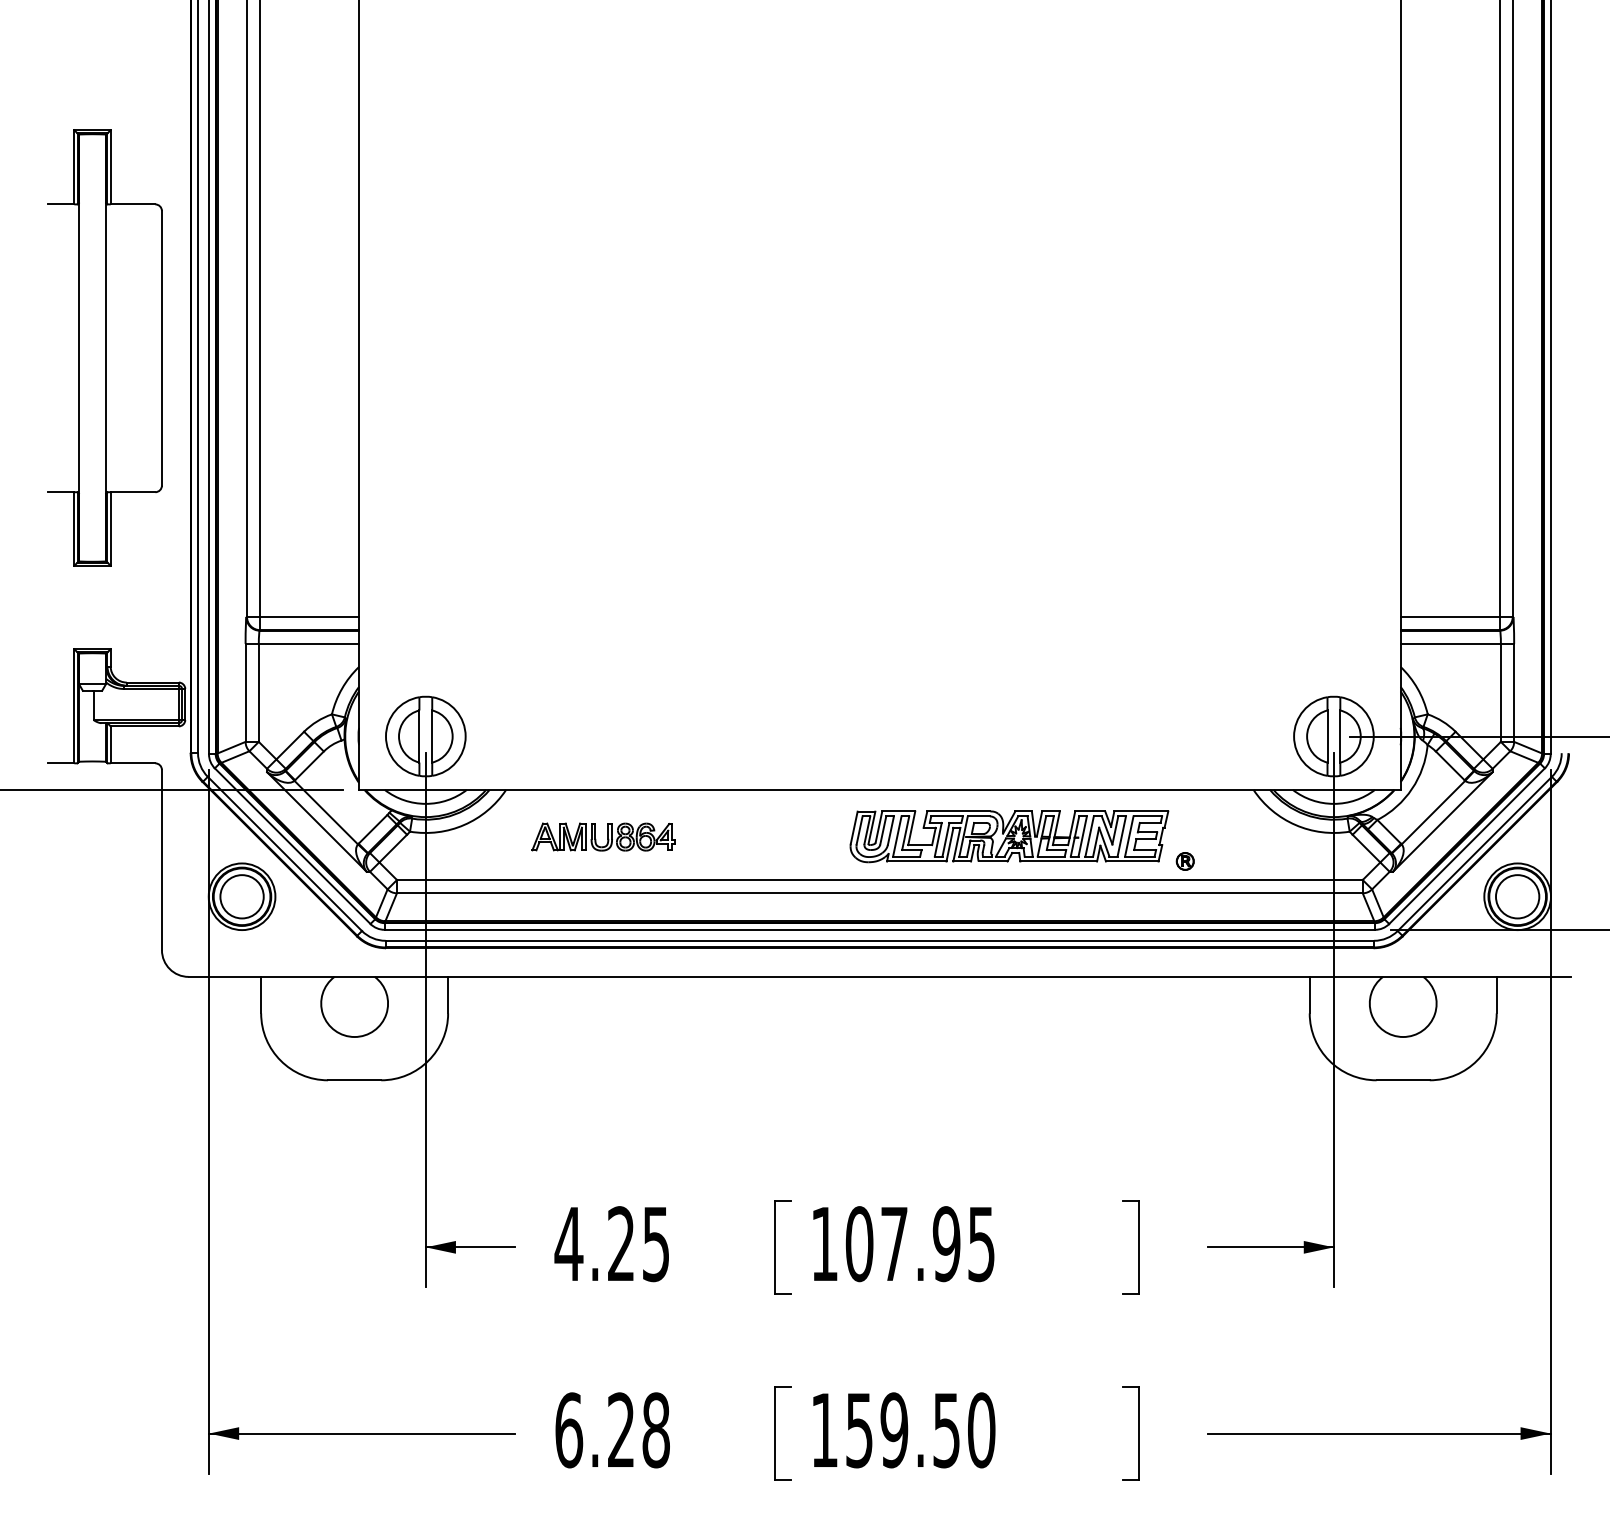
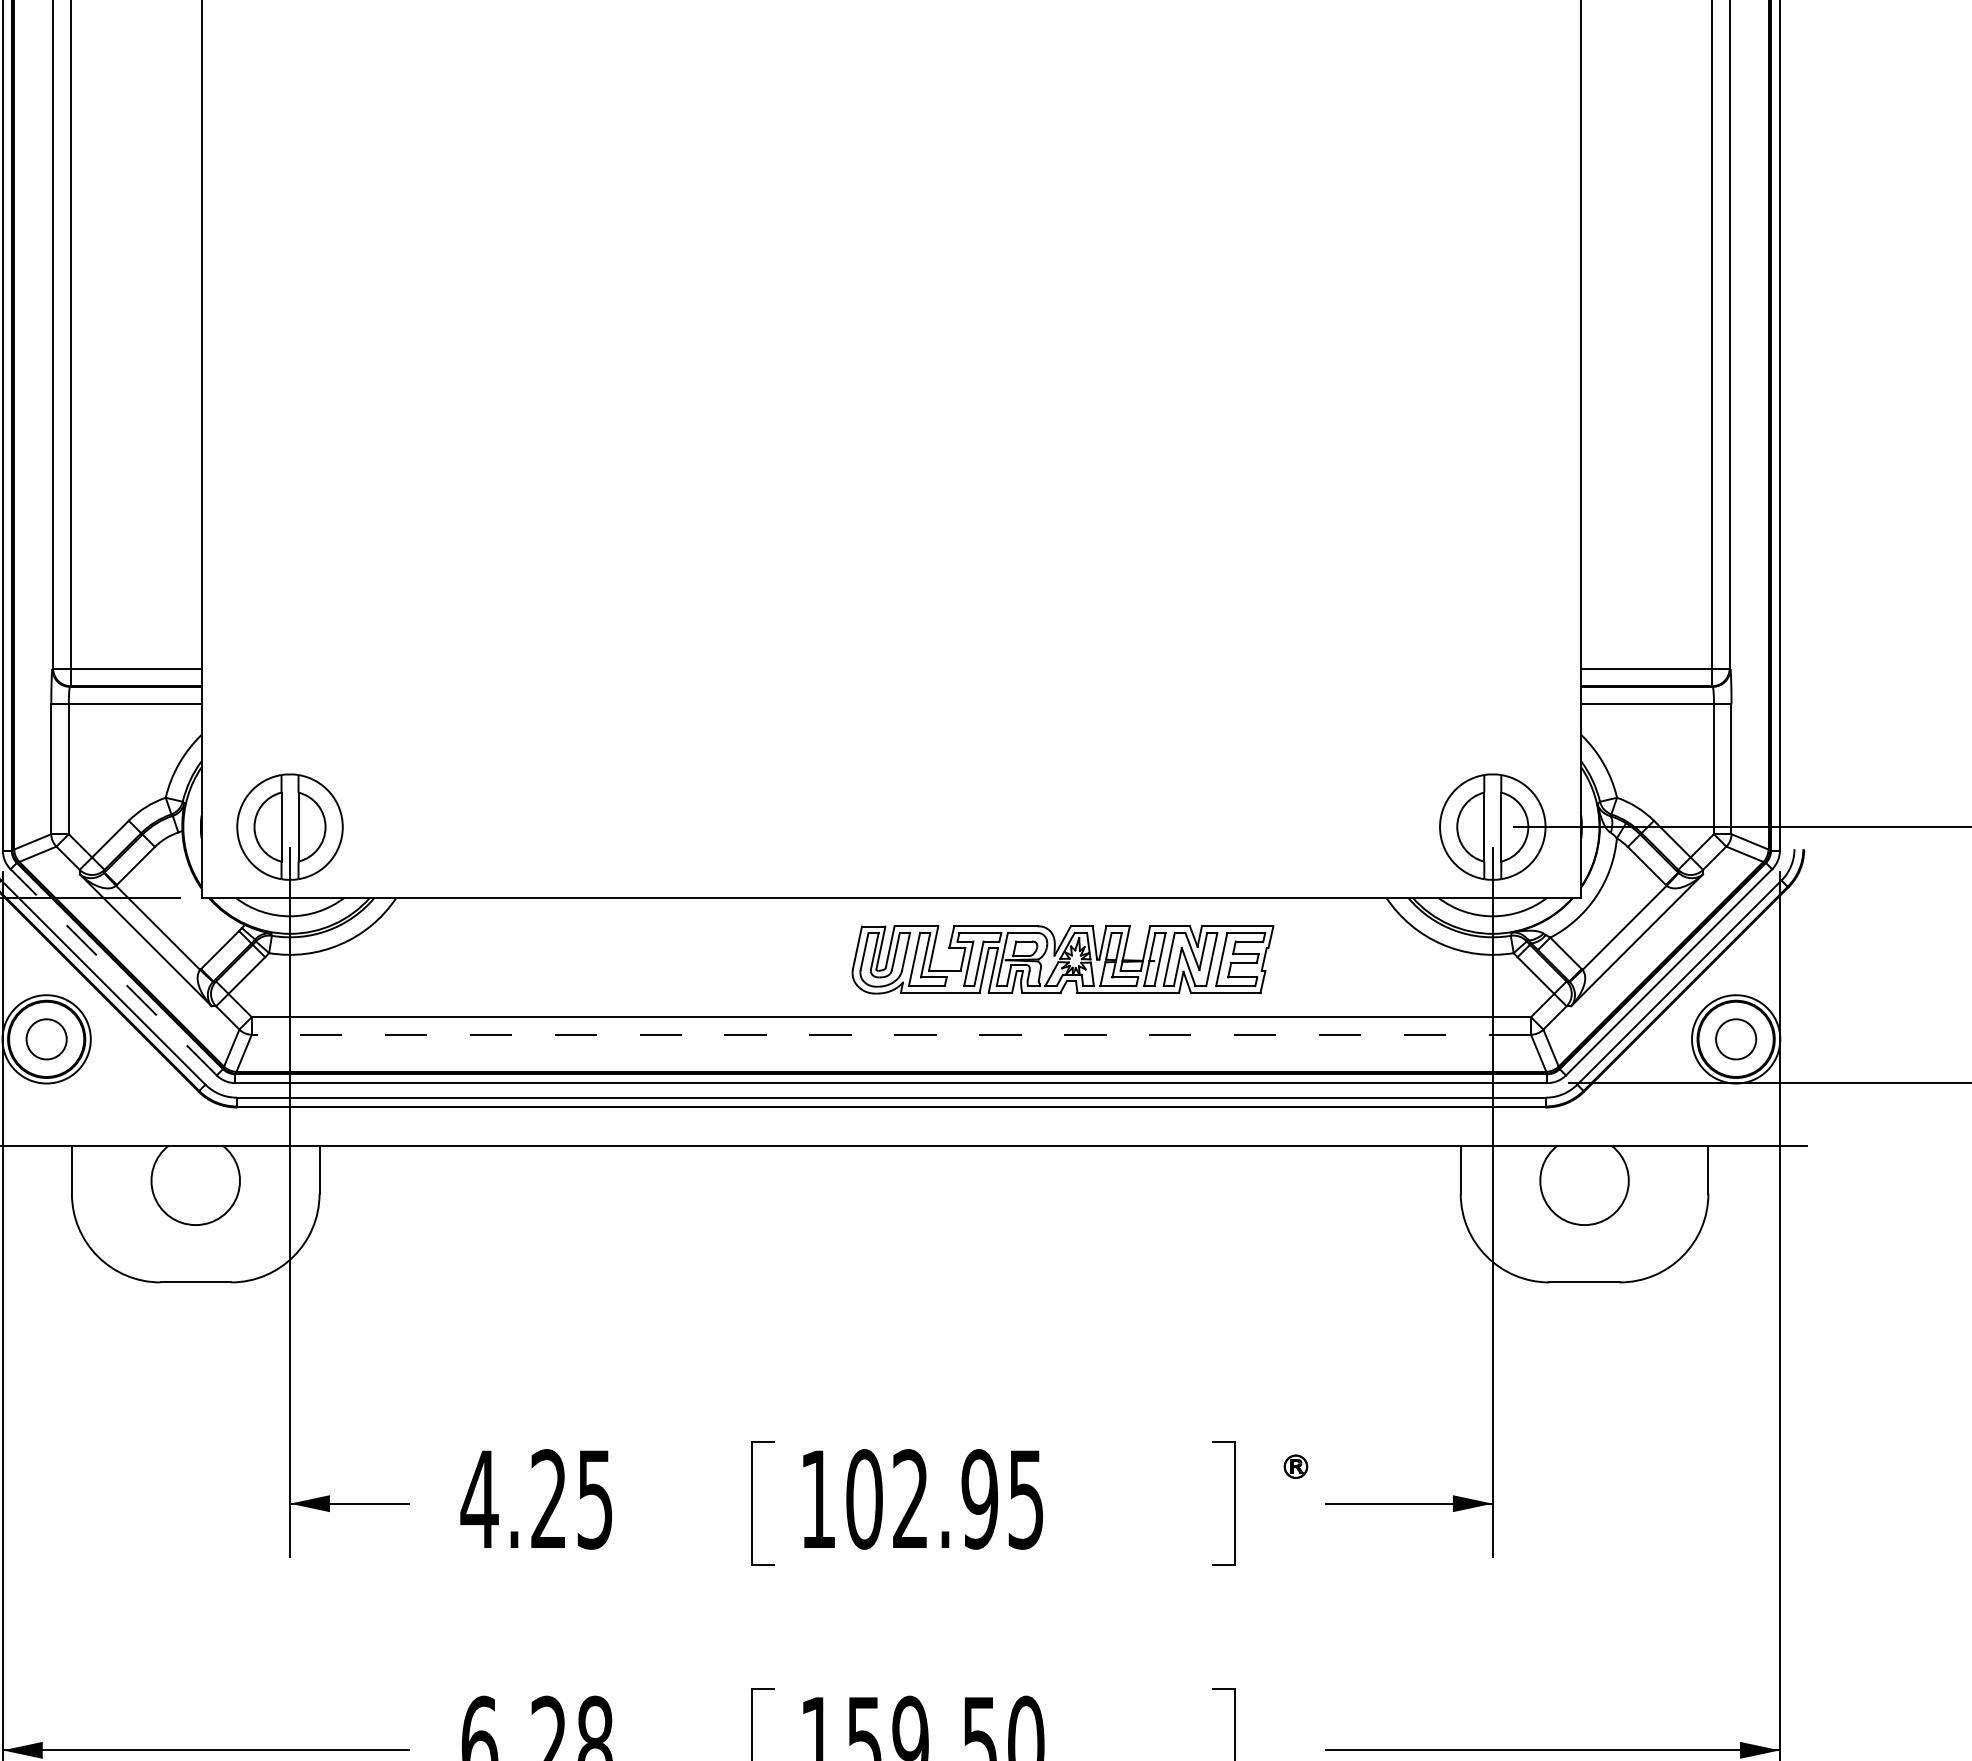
part: (603, 836) -> (525, 959), removed
line: (292, 845) -> (113, 971), solid -> dashed
part: (1184, 861) -> (1294, 1466), moved
line: (879, 893) -> (890, 1035), solid -> dashed
circle: (241, 896) -> (45, 1038), size x0.7
circle: (1517, 896) -> (1735, 1038), size x0.7
text: (894, 1243) -> (910, 1498), 107.95 -> 102.95

